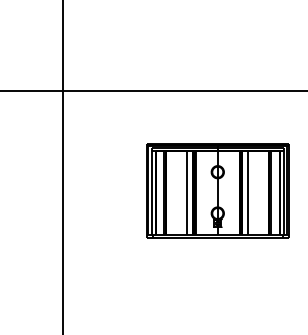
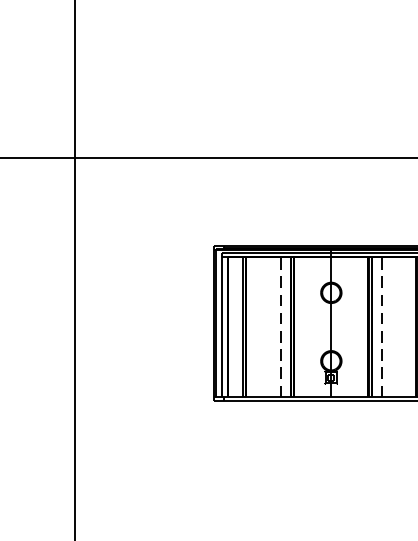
line: (187, 192) -> (281, 326), solid -> dashed
line: (248, 192) -> (382, 326), solid -> dashed

